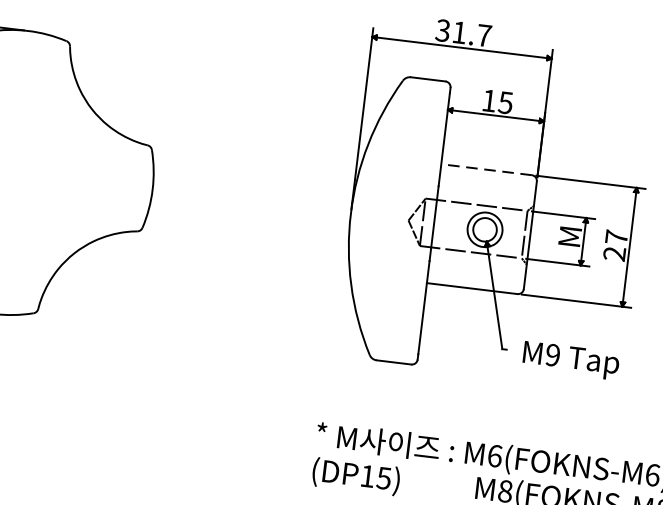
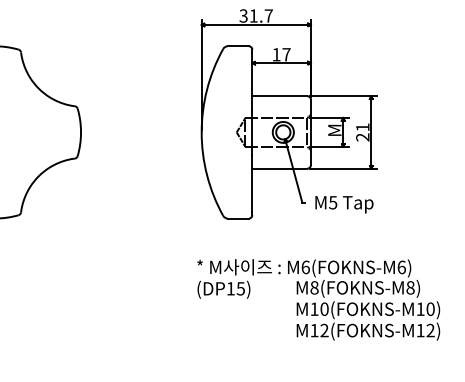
text: (505, 102) -> (286, 54), 15 -> 17
line: (485, 170) -> (279, 96), dashed -> solid
text: (616, 237) -> (362, 127), 27 -> 21
text: (553, 354) -> (333, 202), M9 -> M5

